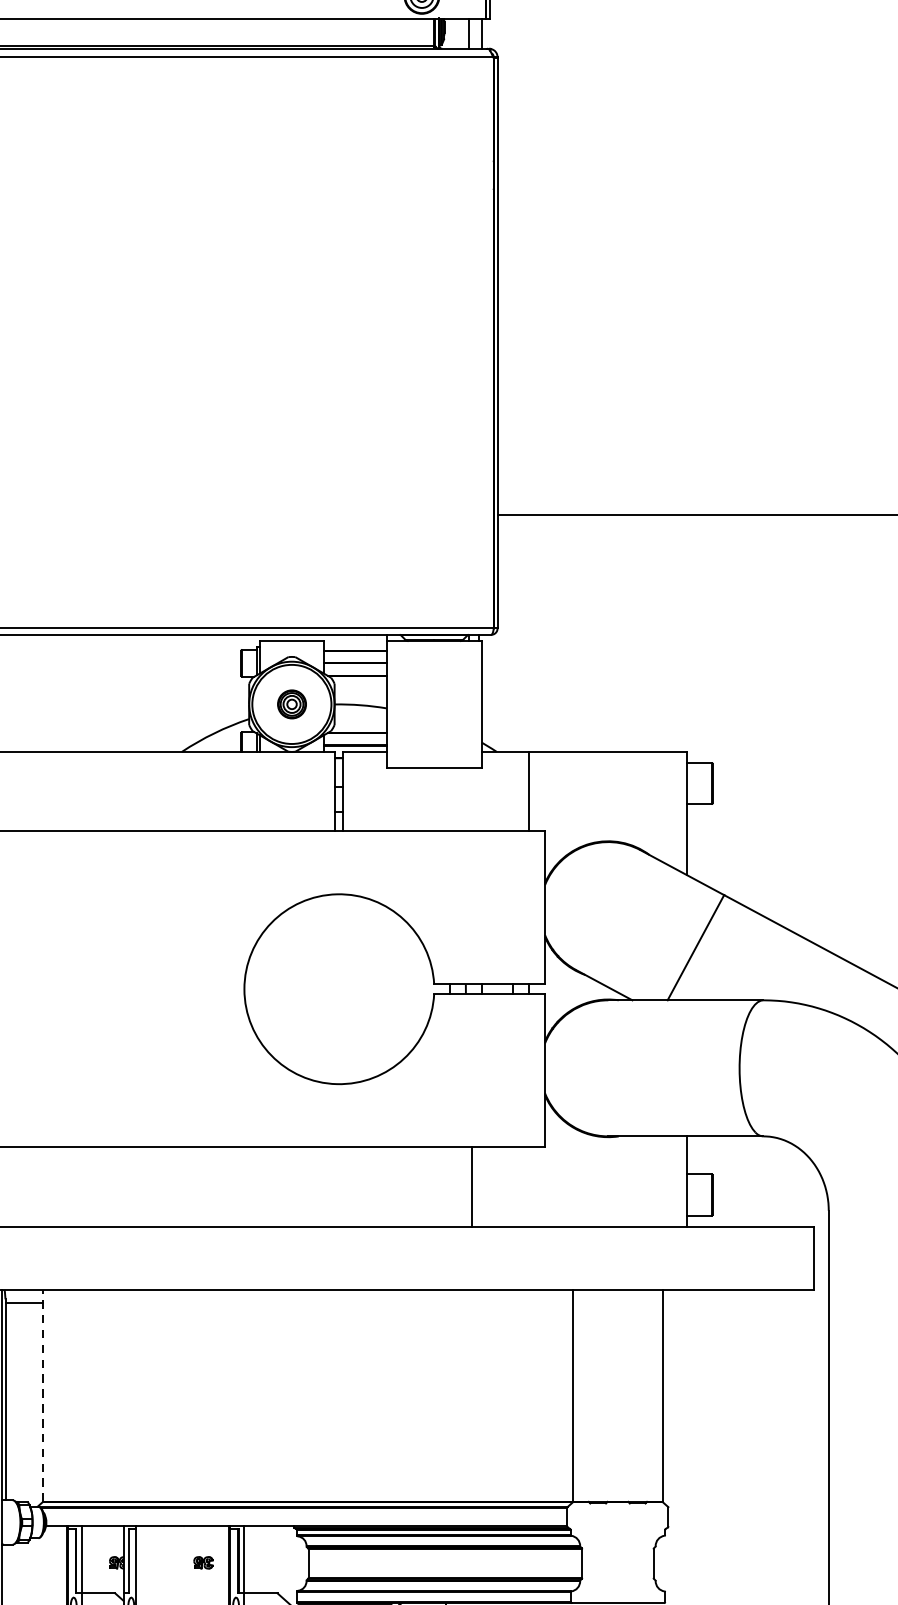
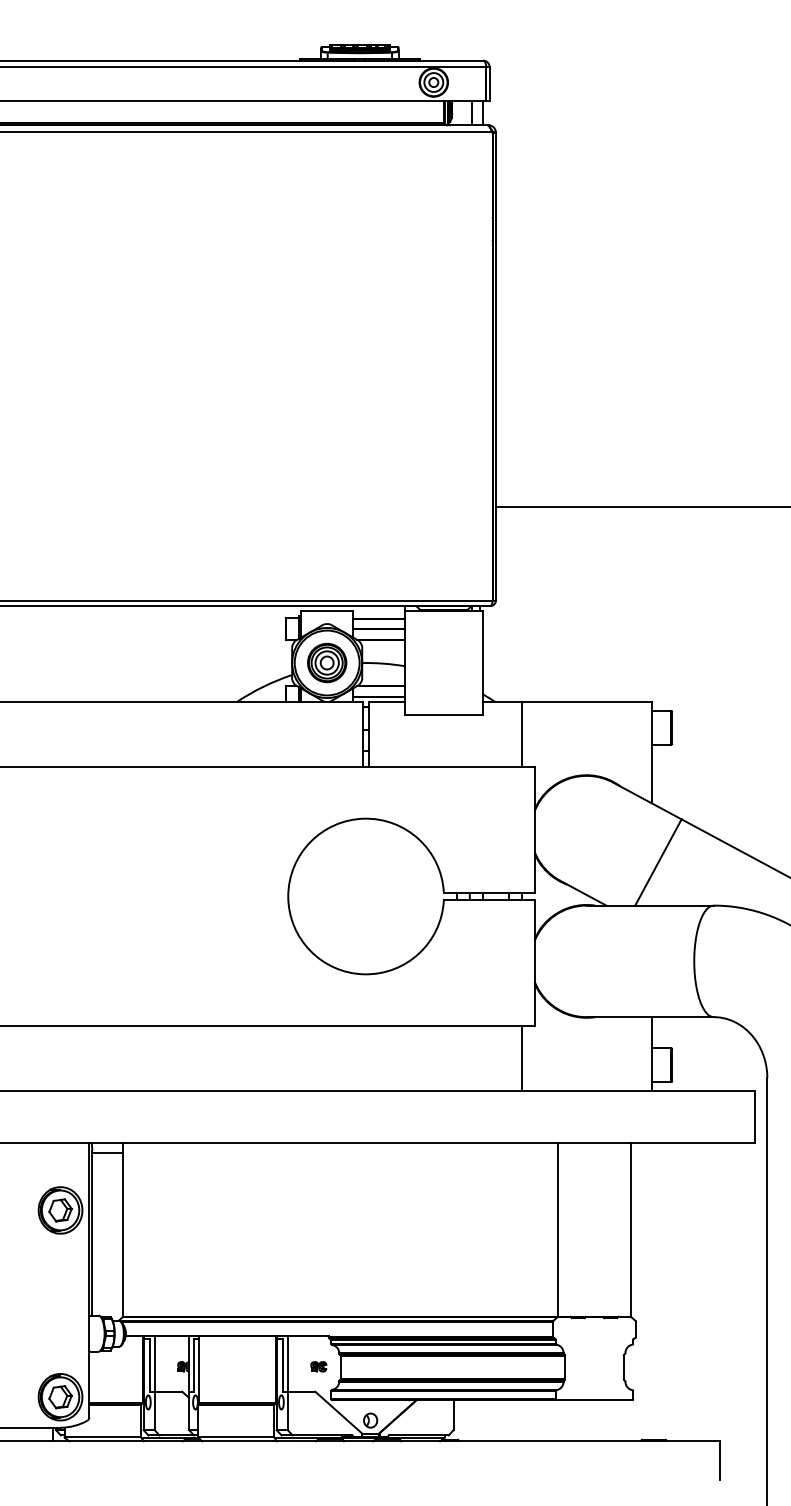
part: (292, 703) -> (327, 662), size x1.67
line: (471, 1186) -> (521, 1058), moved
line: (43, 1395) -> (123, 1229), dashed -> solid
part: (203, 1562) -> (318, 1366), moved

